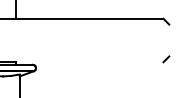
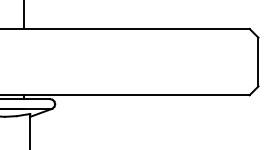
line: (169, 40) -> (258, 62), added
line: (89, 62) -> (136, 95), added

